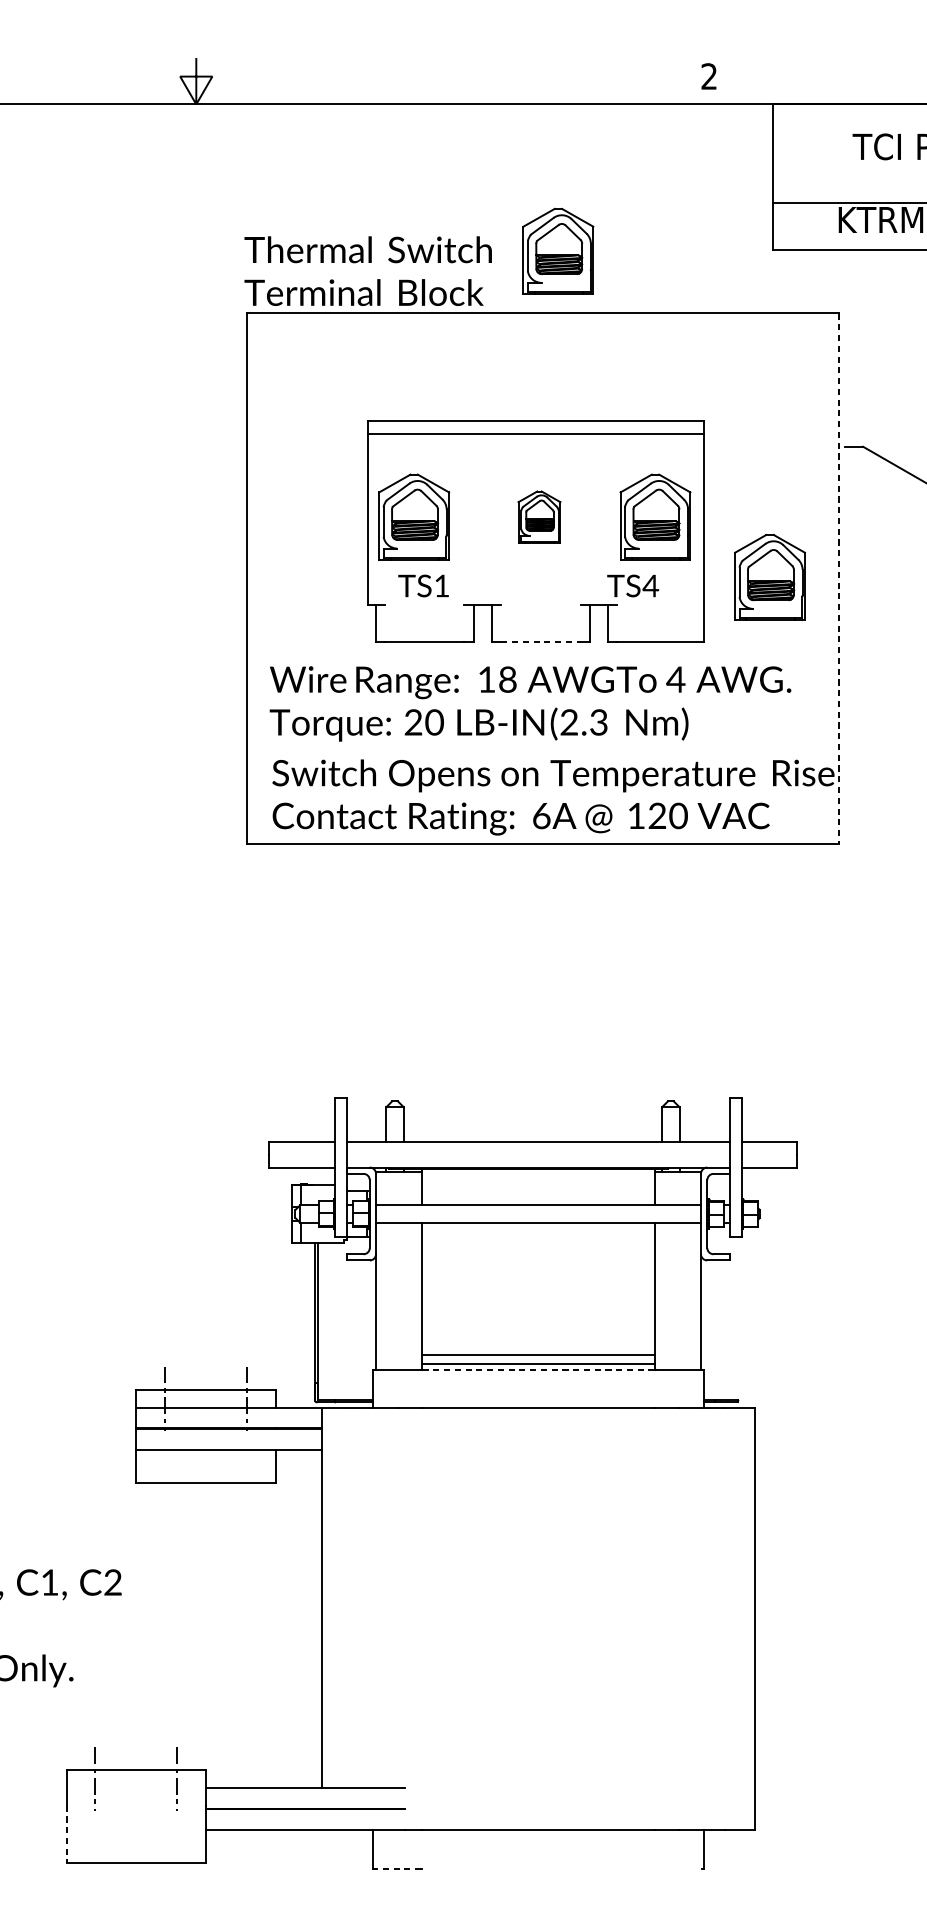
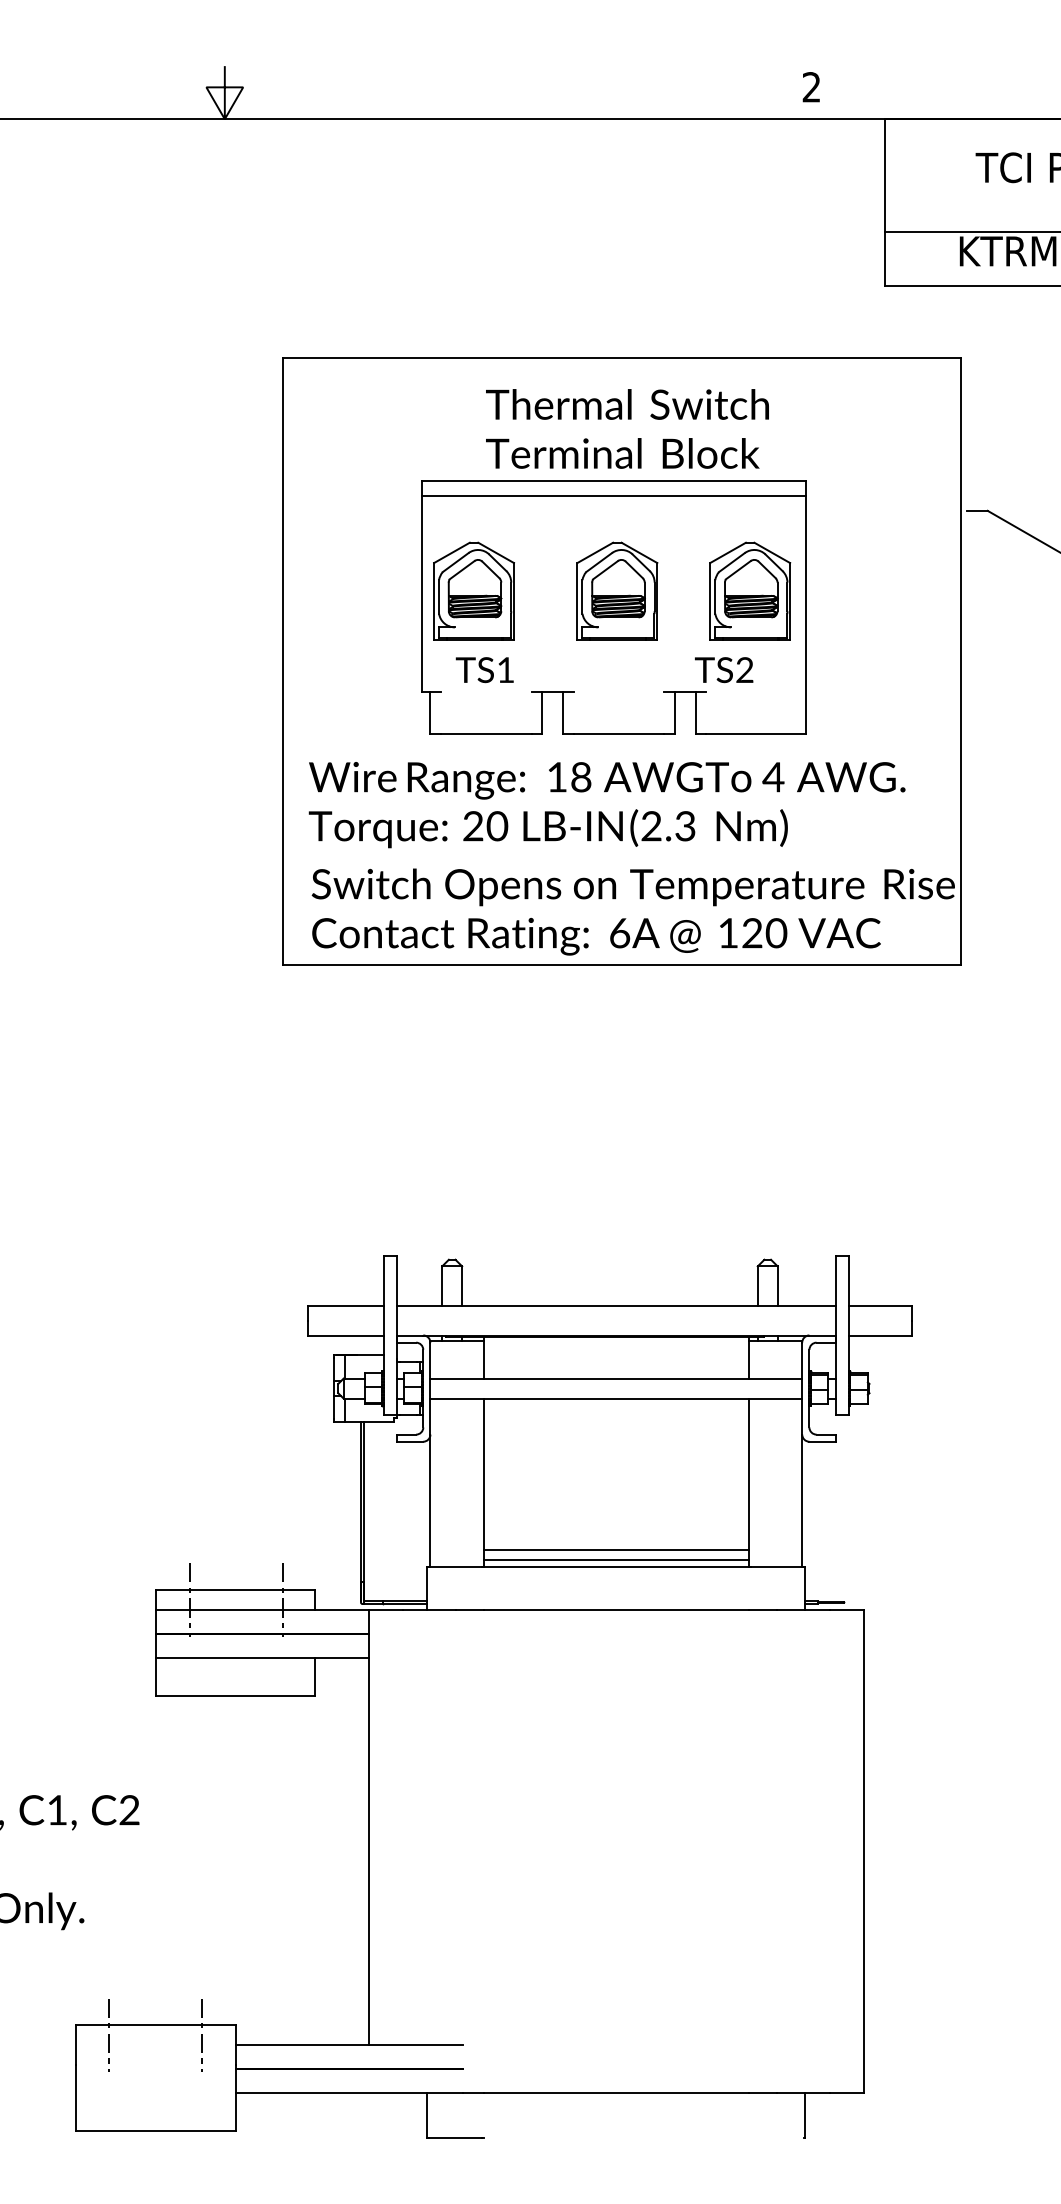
part: (557, 250) -> (638, 286), removed
text: (368, 270) -> (627, 428), moved
part: (539, 516) -> (617, 590), size x1.67
part: (770, 576) -> (881, 659), removed
line: (839, 578) -> (960, 661), dashed -> solid
text: (650, 585) -> (744, 669), TS4 -> TS2
line: (541, 641) -> (619, 733), dashed -> solid
line: (538, 1369) -> (616, 1566), dashed -> solid
line: (66, 1834) -> (76, 2098), dashed -> solid
line: (397, 1868) -> (455, 2137), dashed -> solid

